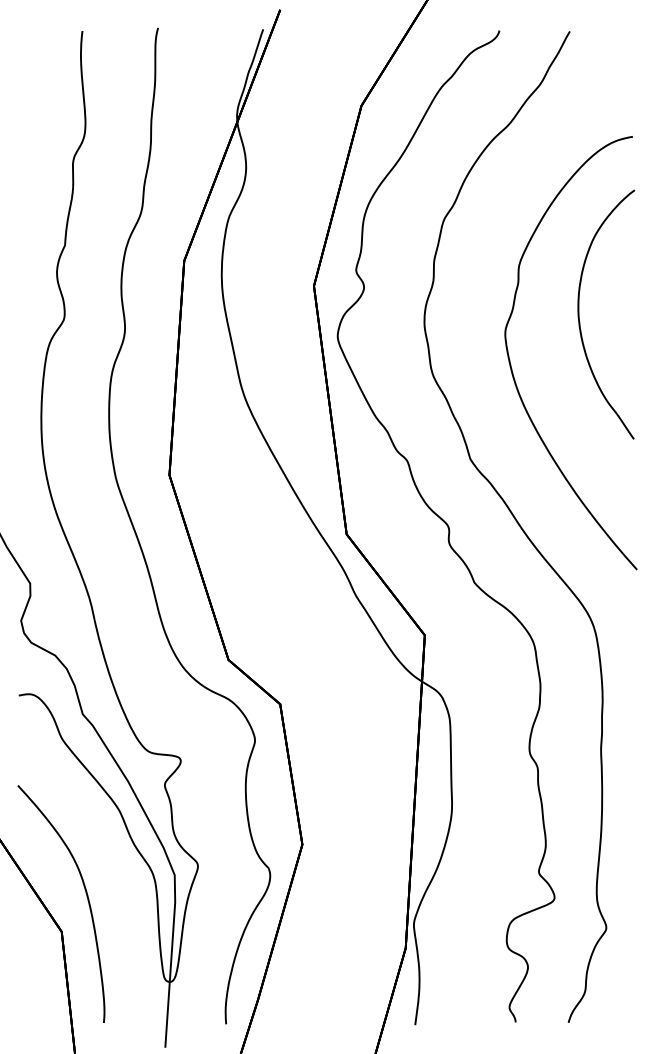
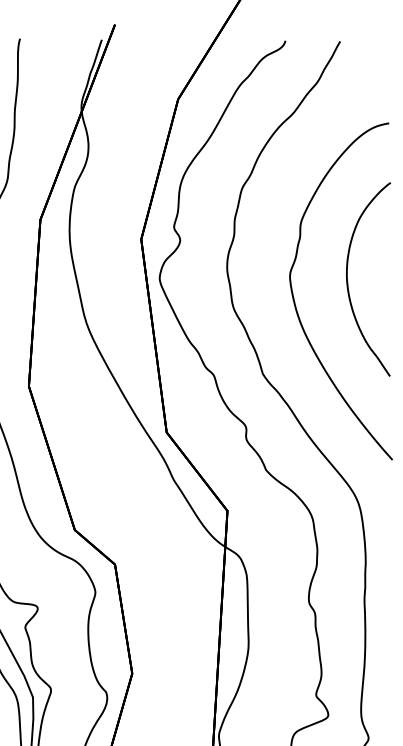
curve: (580, 321) -> (348, 284), moved

